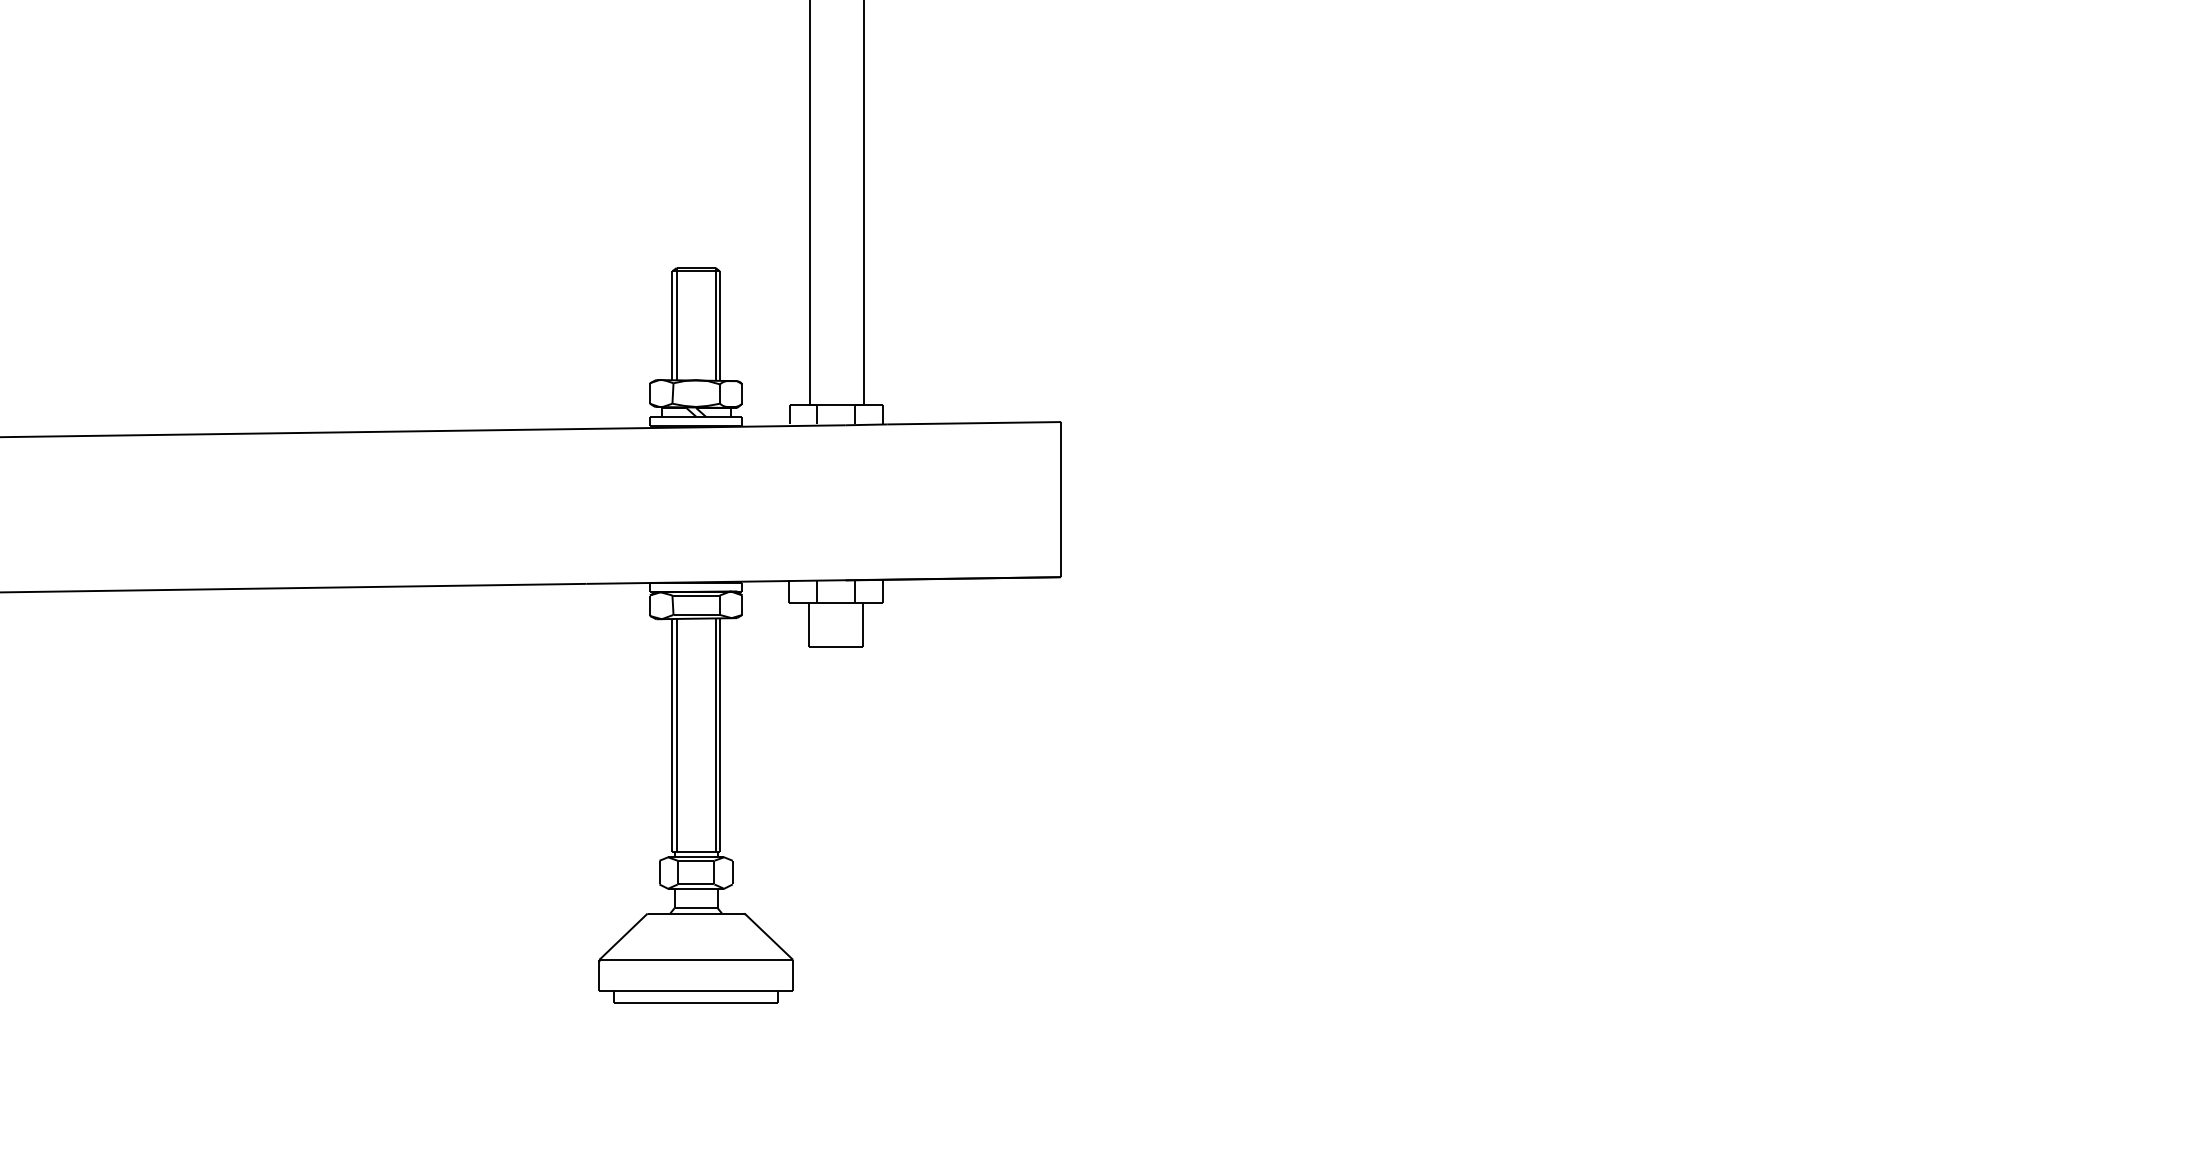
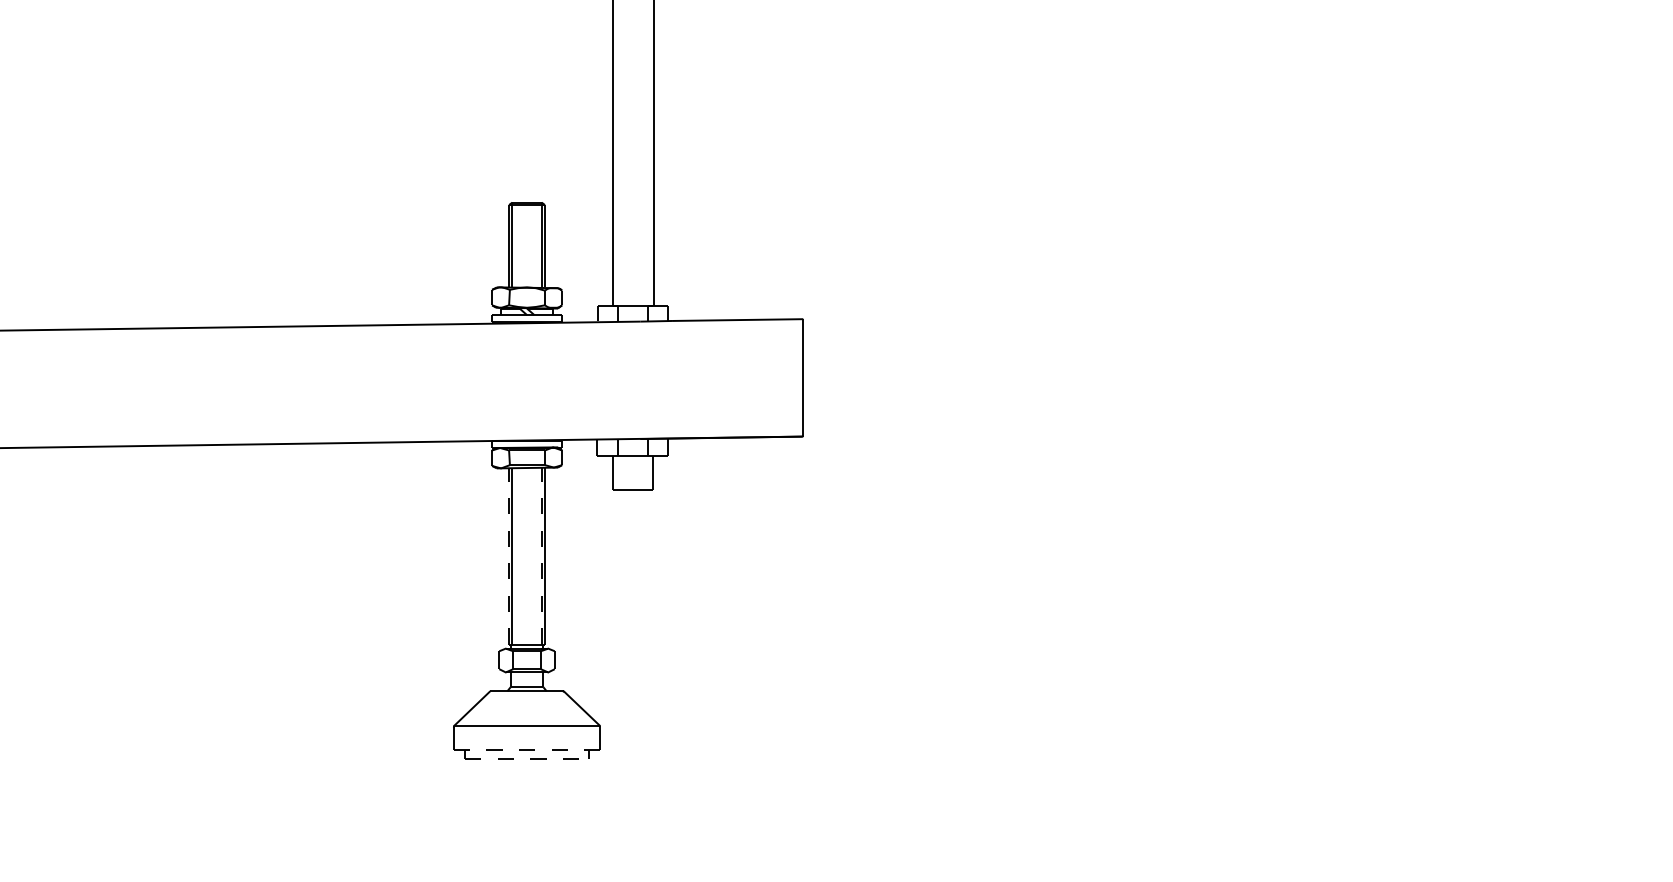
line: (715, 734) -> (541, 555), solid -> dashed
line: (672, 735) -> (509, 556), solid -> dashed
line: (696, 991) -> (527, 750), solid -> dashed
line: (696, 1002) -> (527, 758), solid -> dashed

